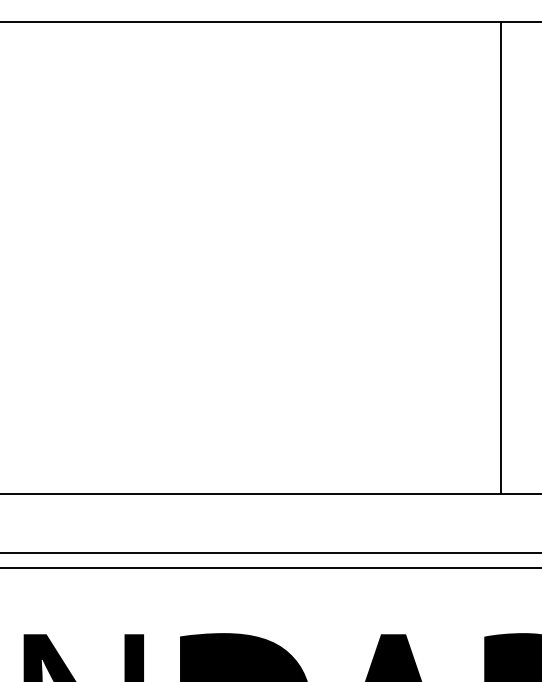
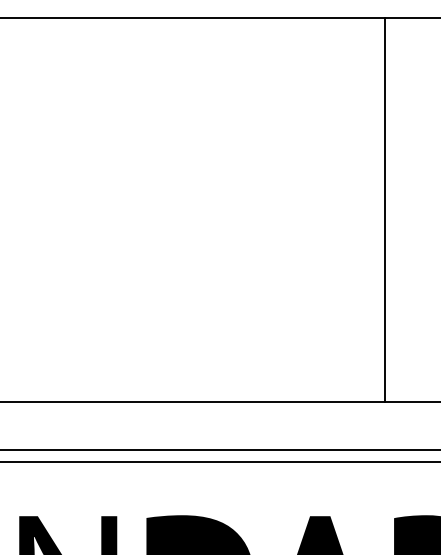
line: (500, 258) -> (384, 210), moved

